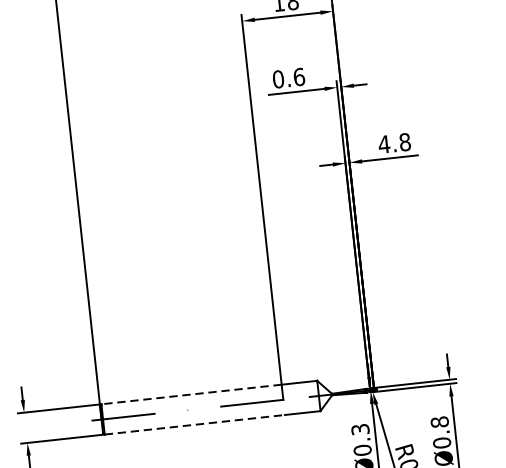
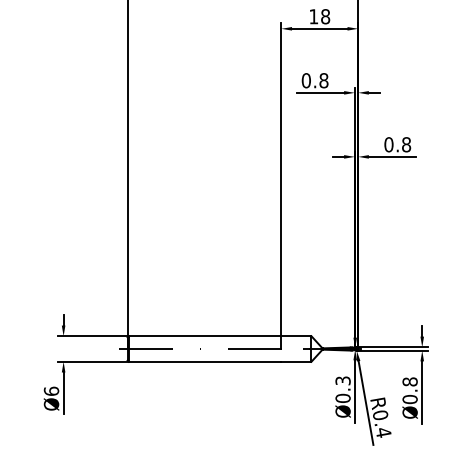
text: (298, 76) -> (323, 80), 0.6 -> 0.8
text: (383, 144) -> (388, 144), 4.8 -> 0.8
line: (190, 394) -> (204, 336), dashed -> solid
line: (195, 424) -> (205, 361), dashed -> solid

